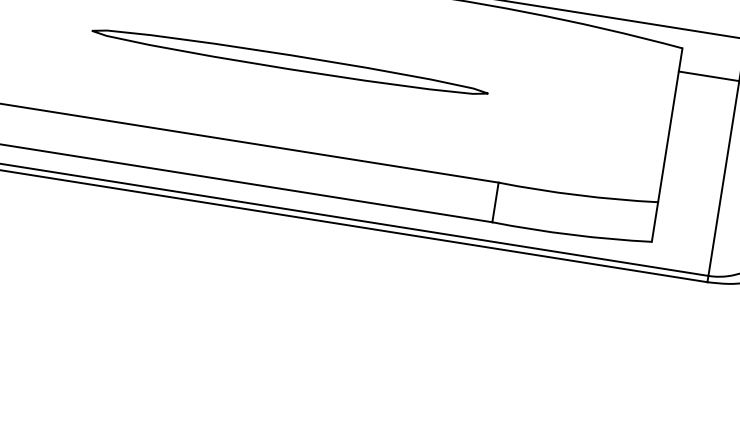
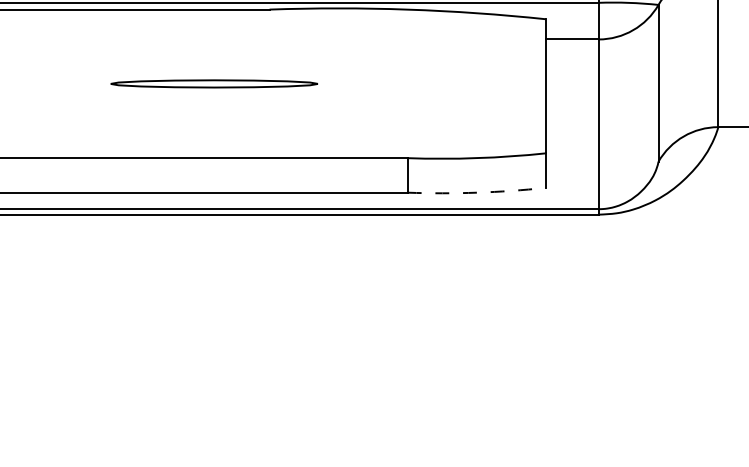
part: (290, 61) -> (214, 83), size x0.6
arc: (571, 234) -> (476, 192), solid -> dashed

